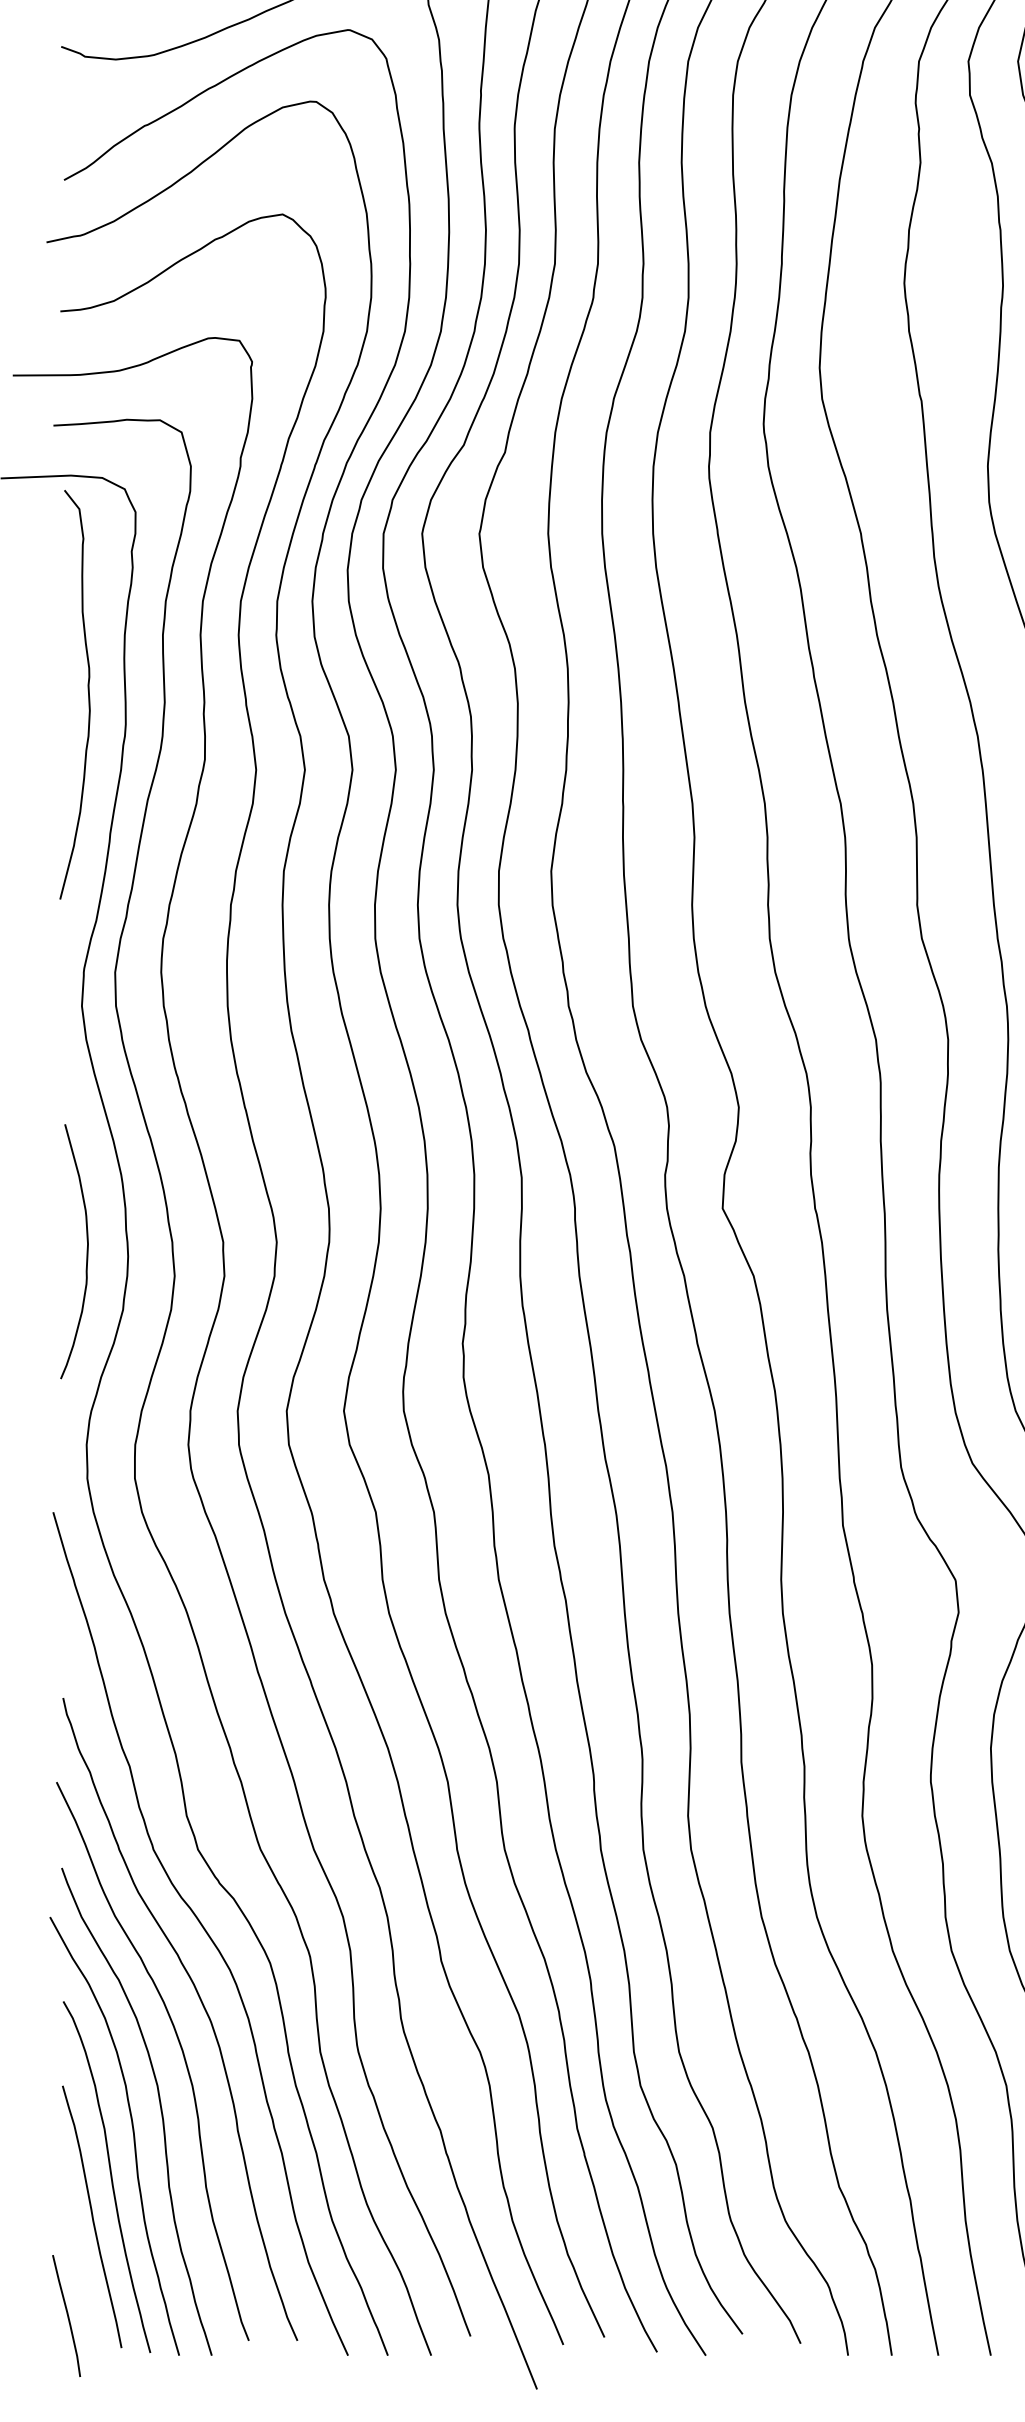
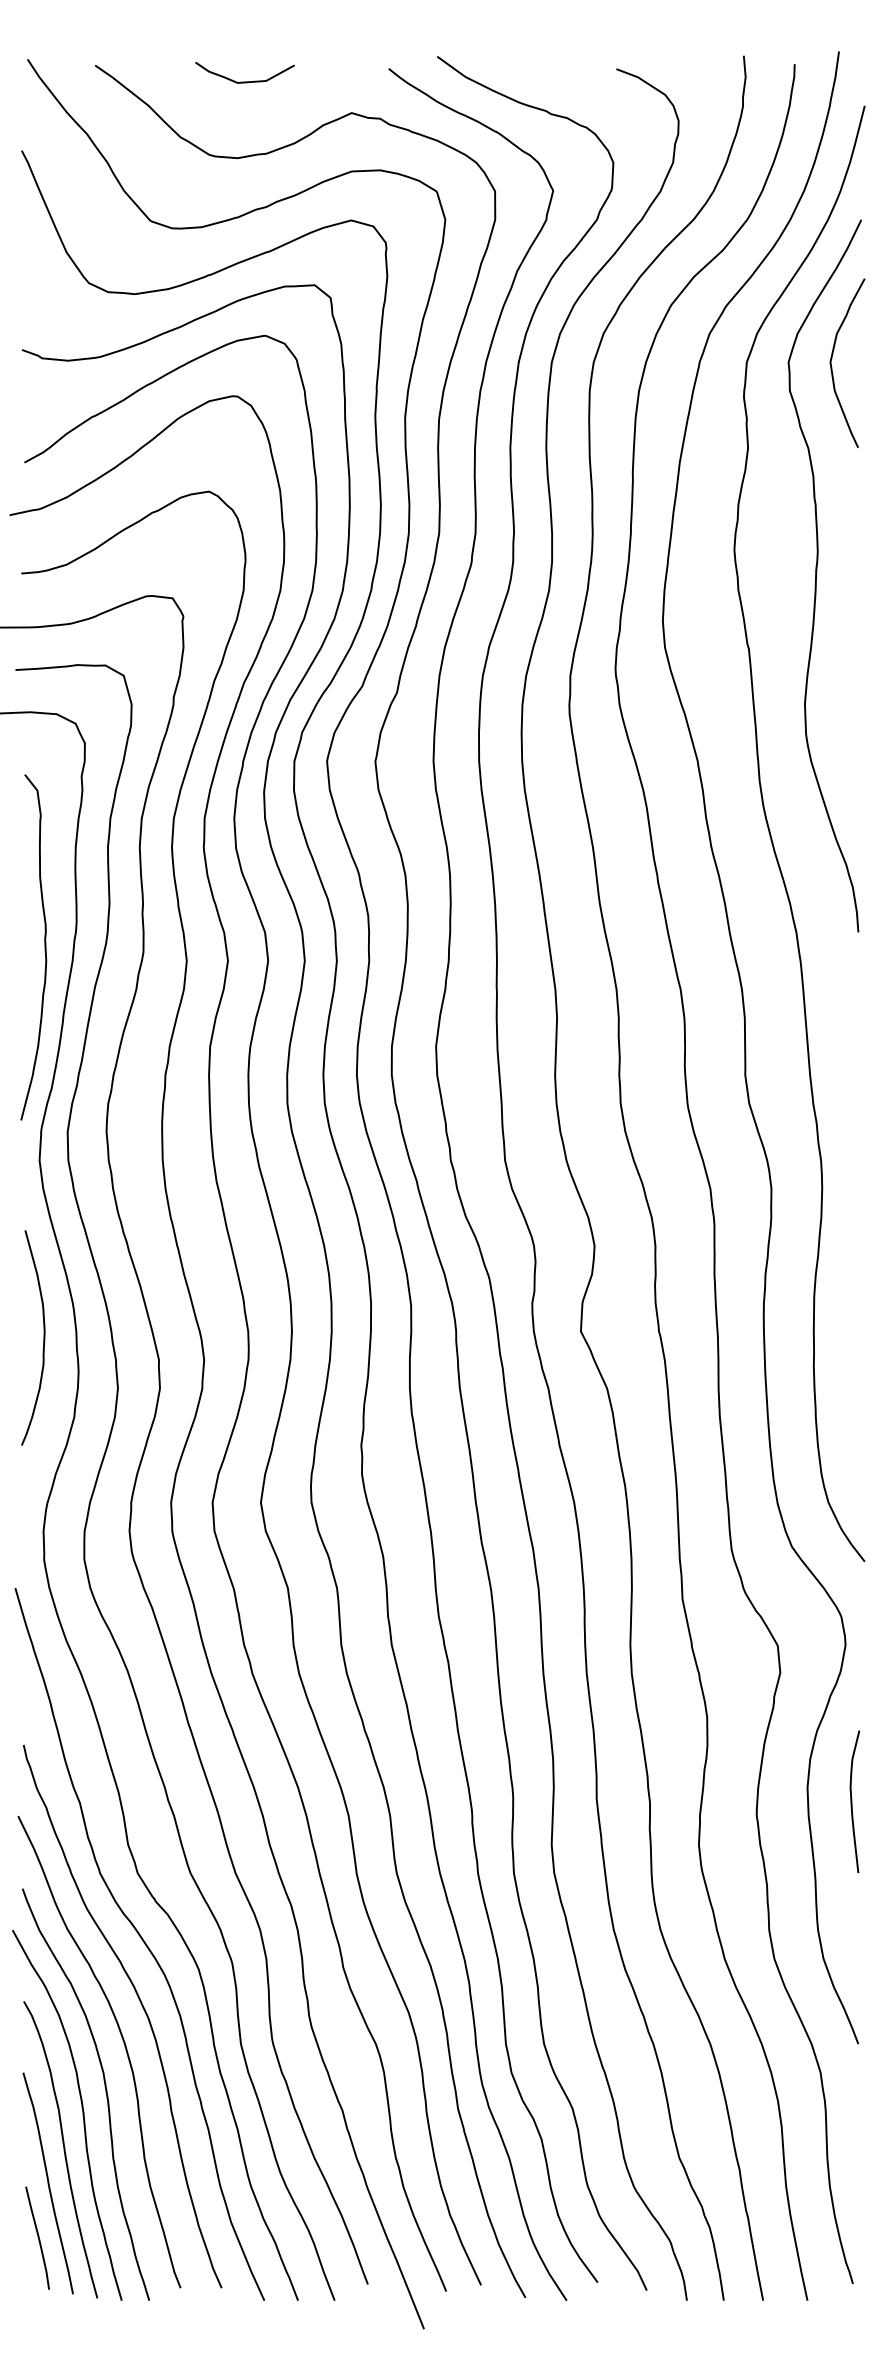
curve: (87, 694) -> (44, 947), moved
curve: (86, 1251) -> (43, 1337), moved
curve: (66, 2315) -> (37, 2237), moved

